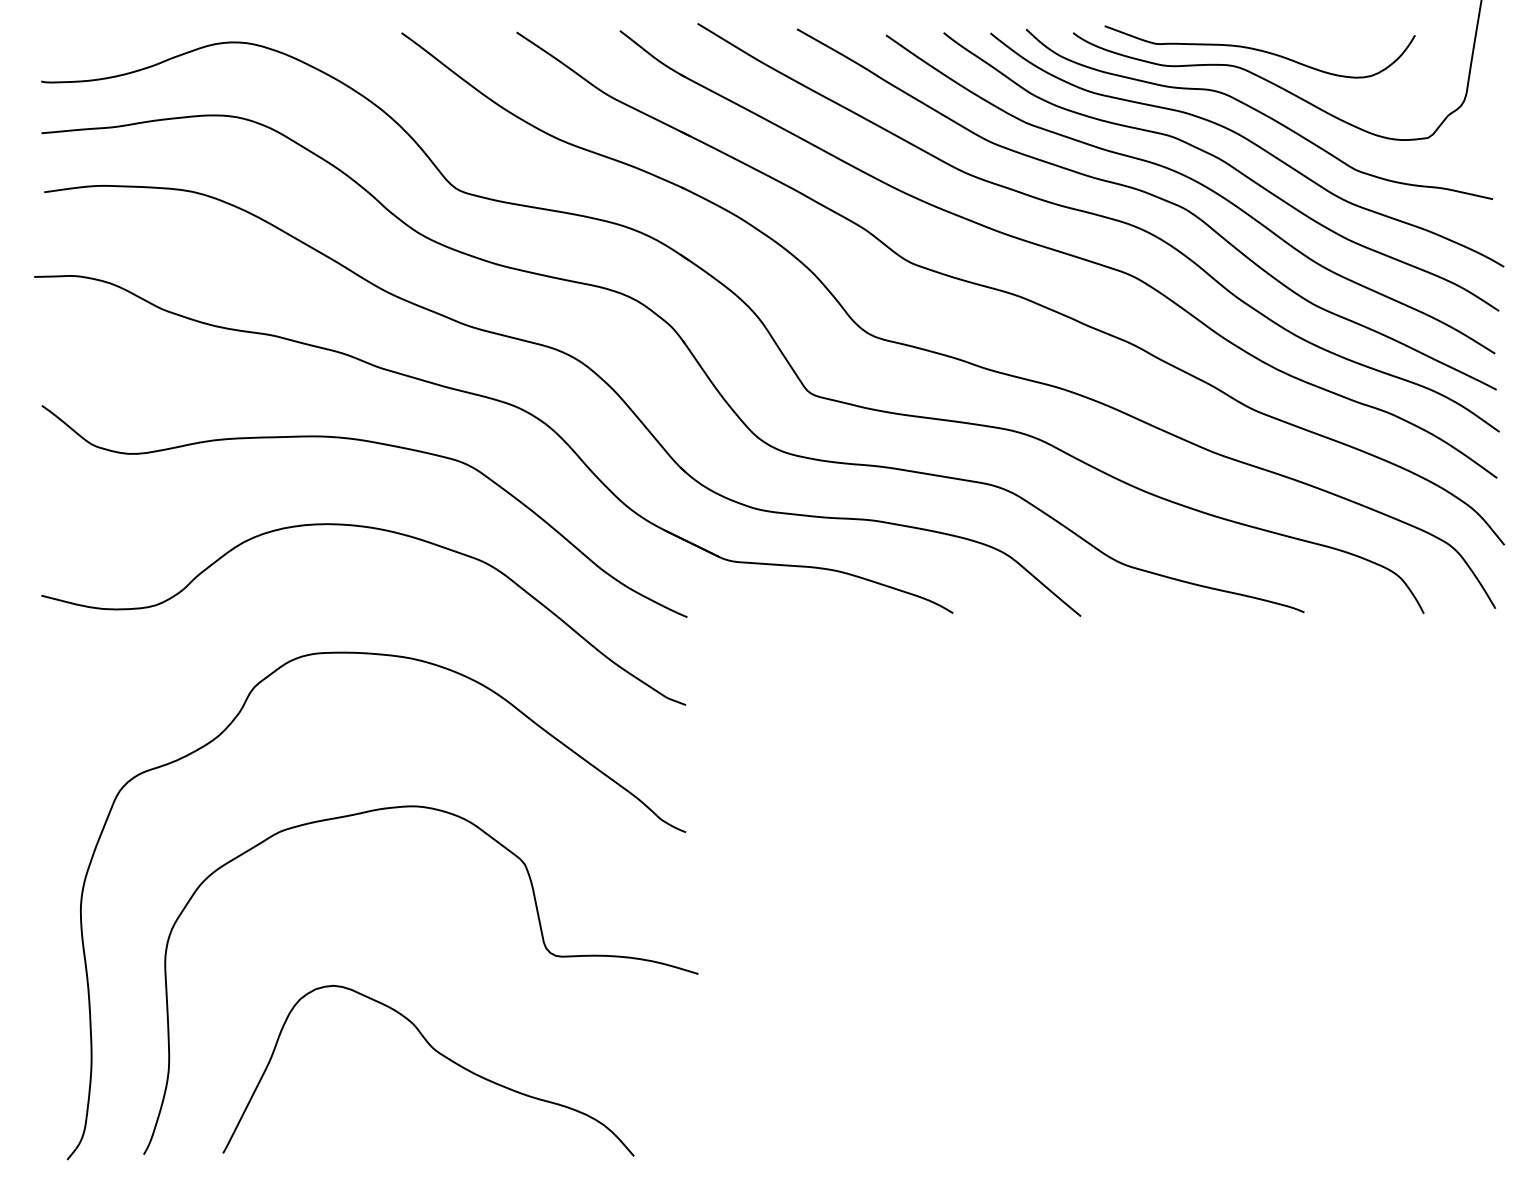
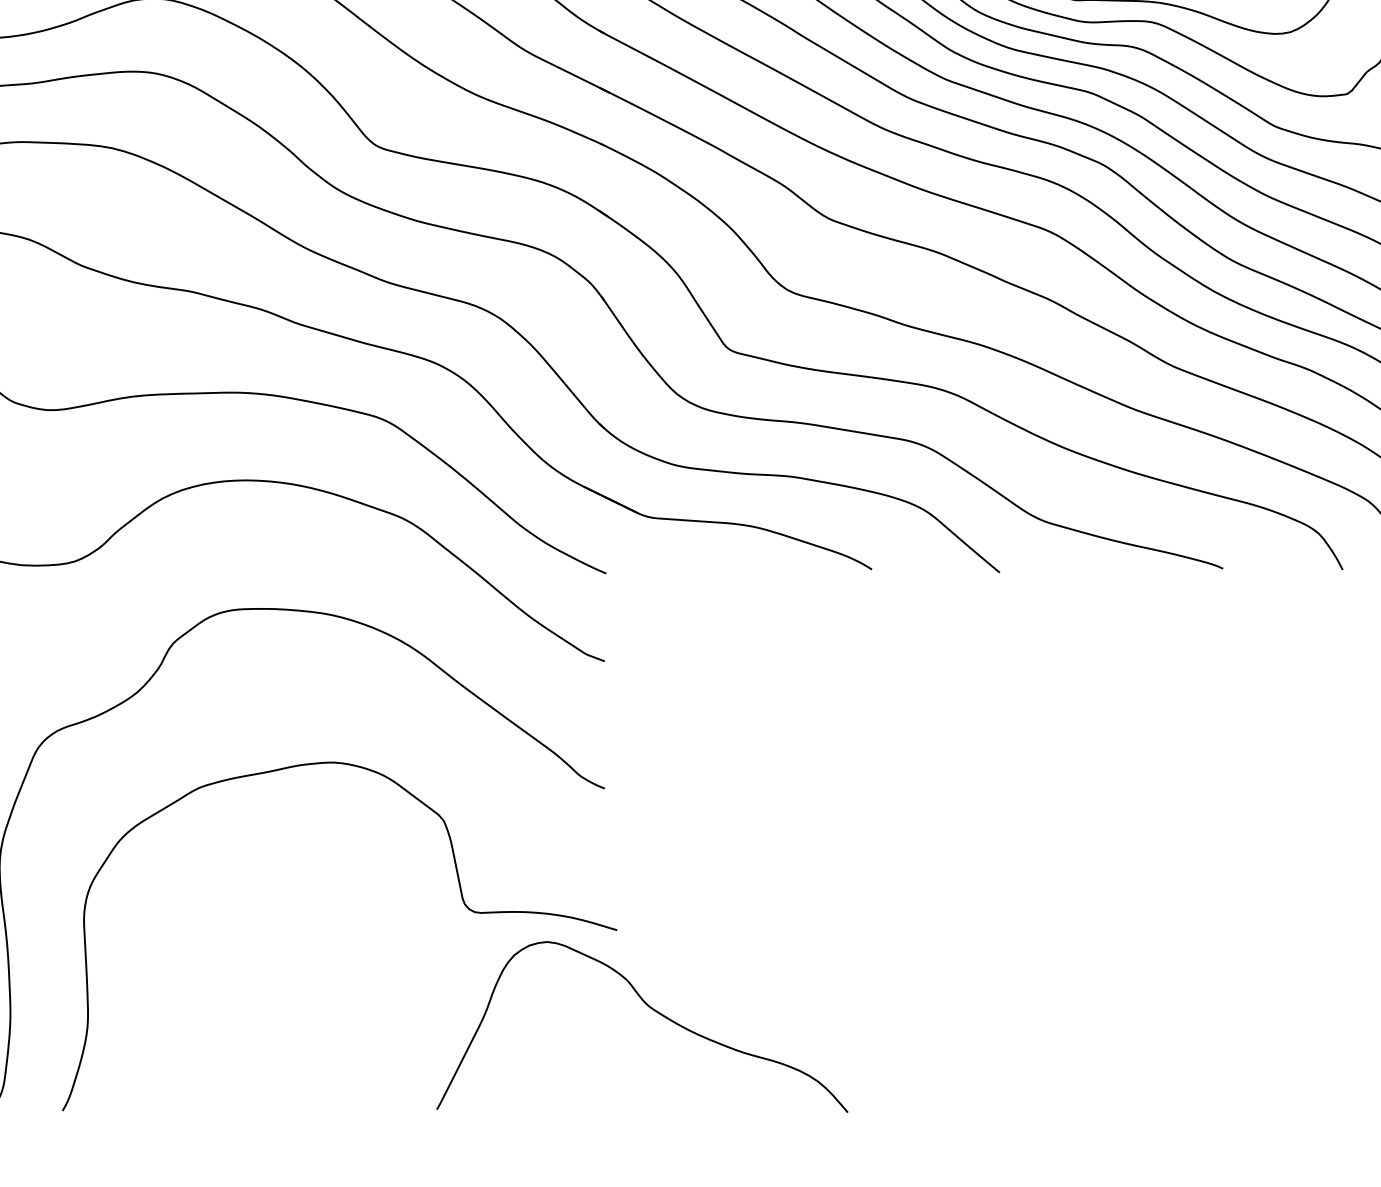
curve: (439, 1054) -> (653, 1010), moved

